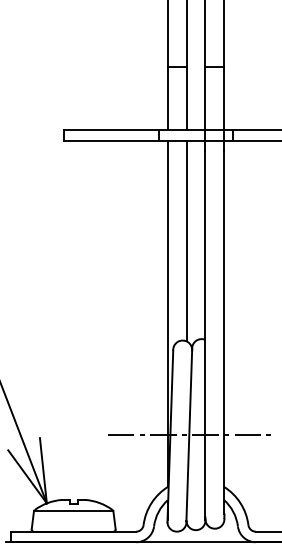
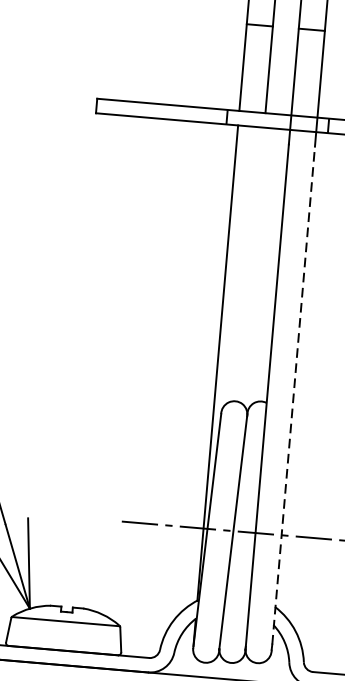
line: (186, 240) -> (252, 264), removed
line: (224, 332) -> (293, 395), solid -> dashed

